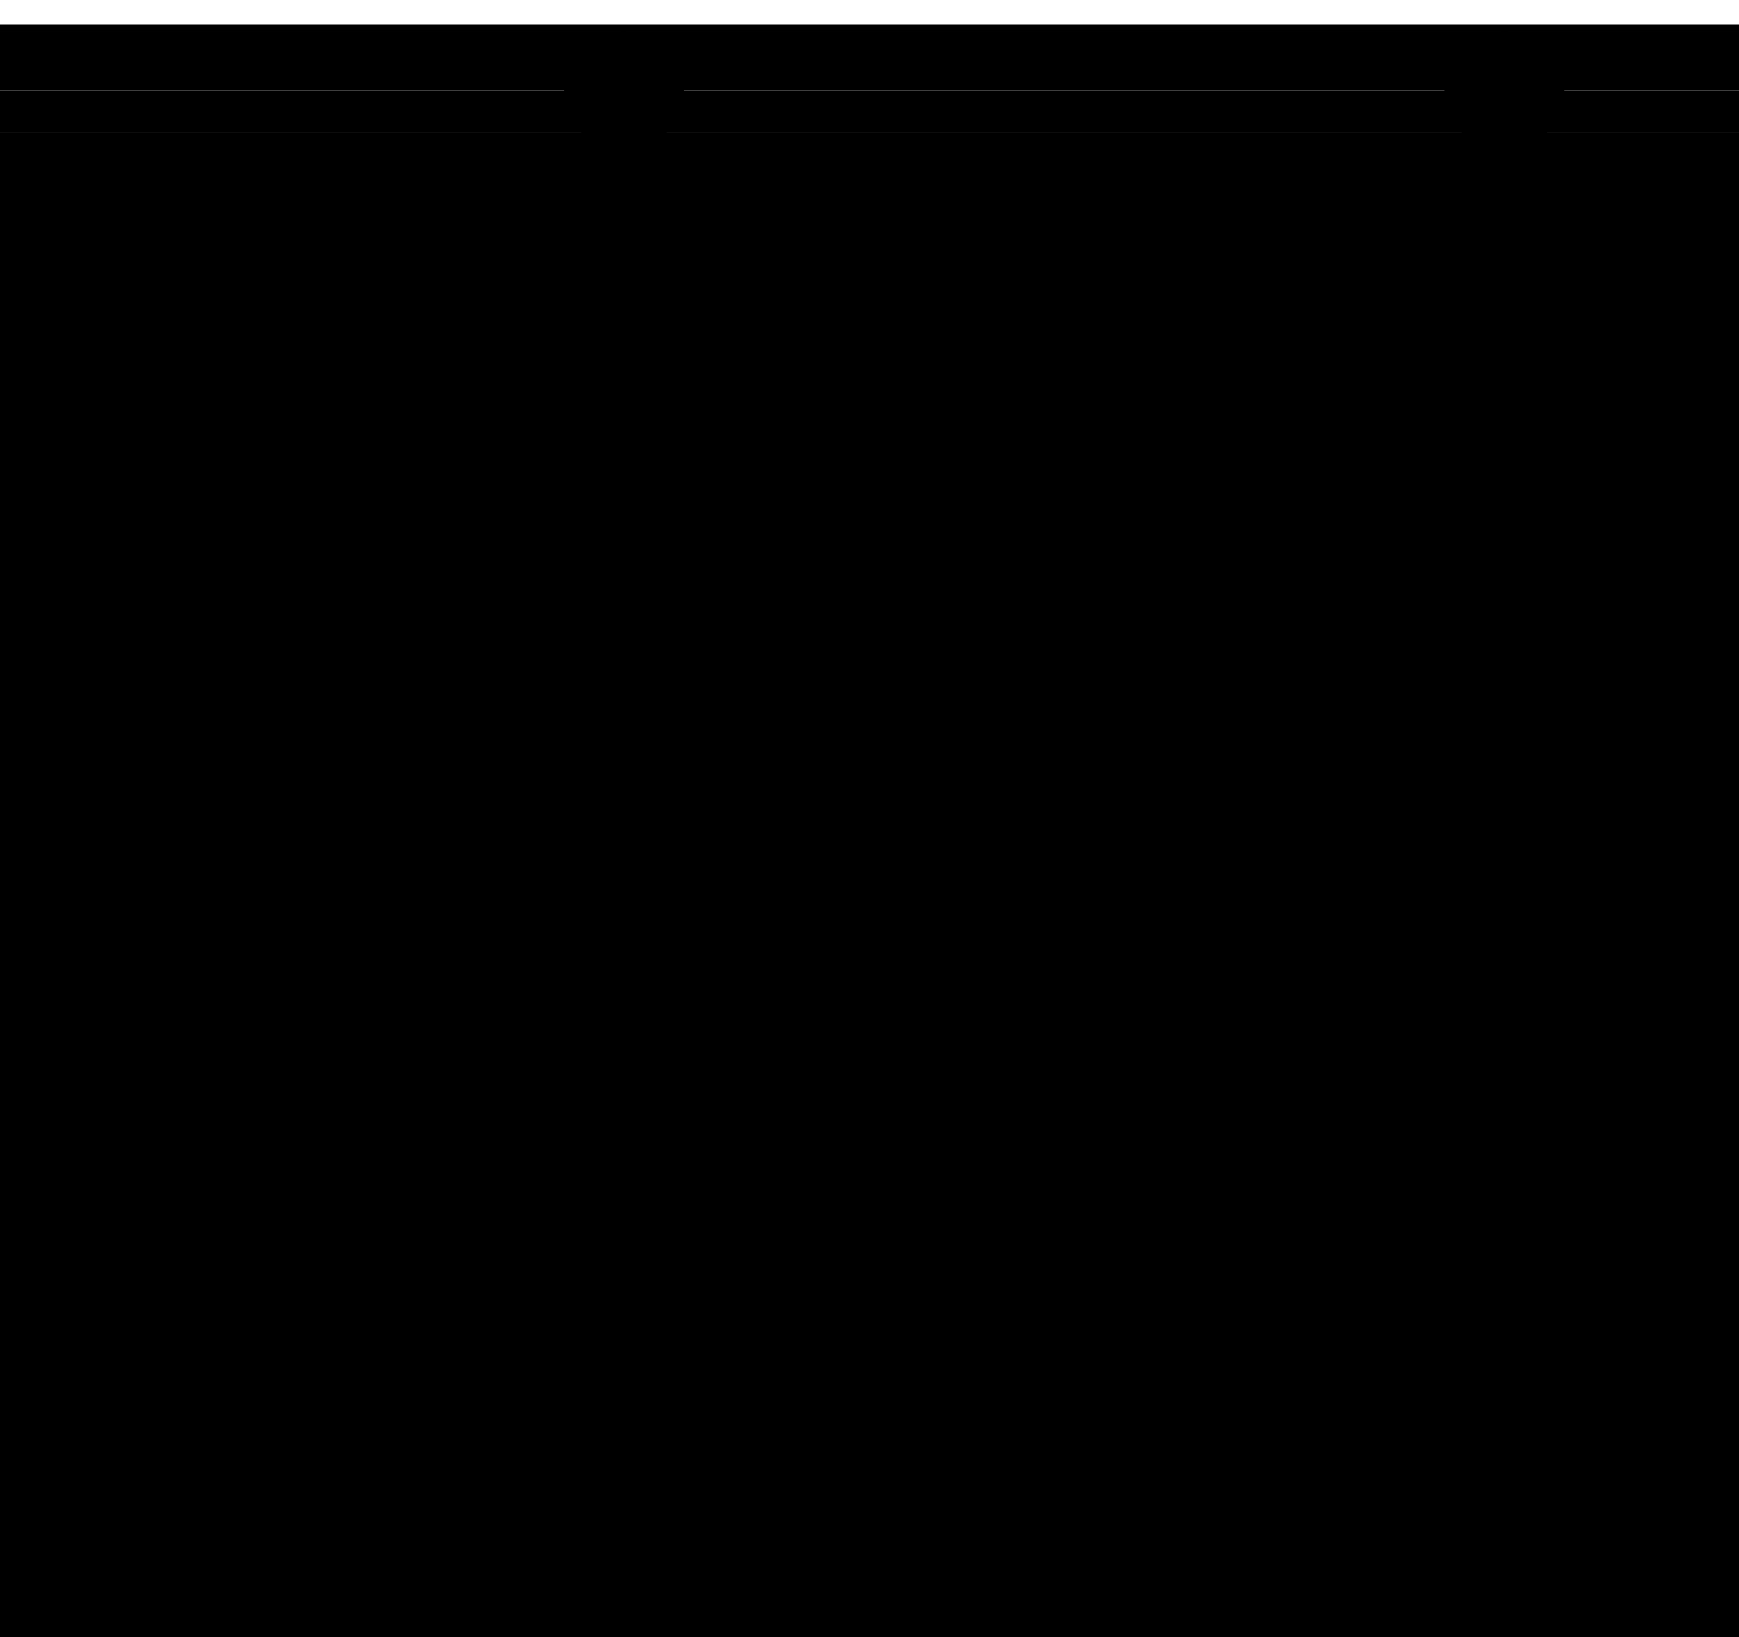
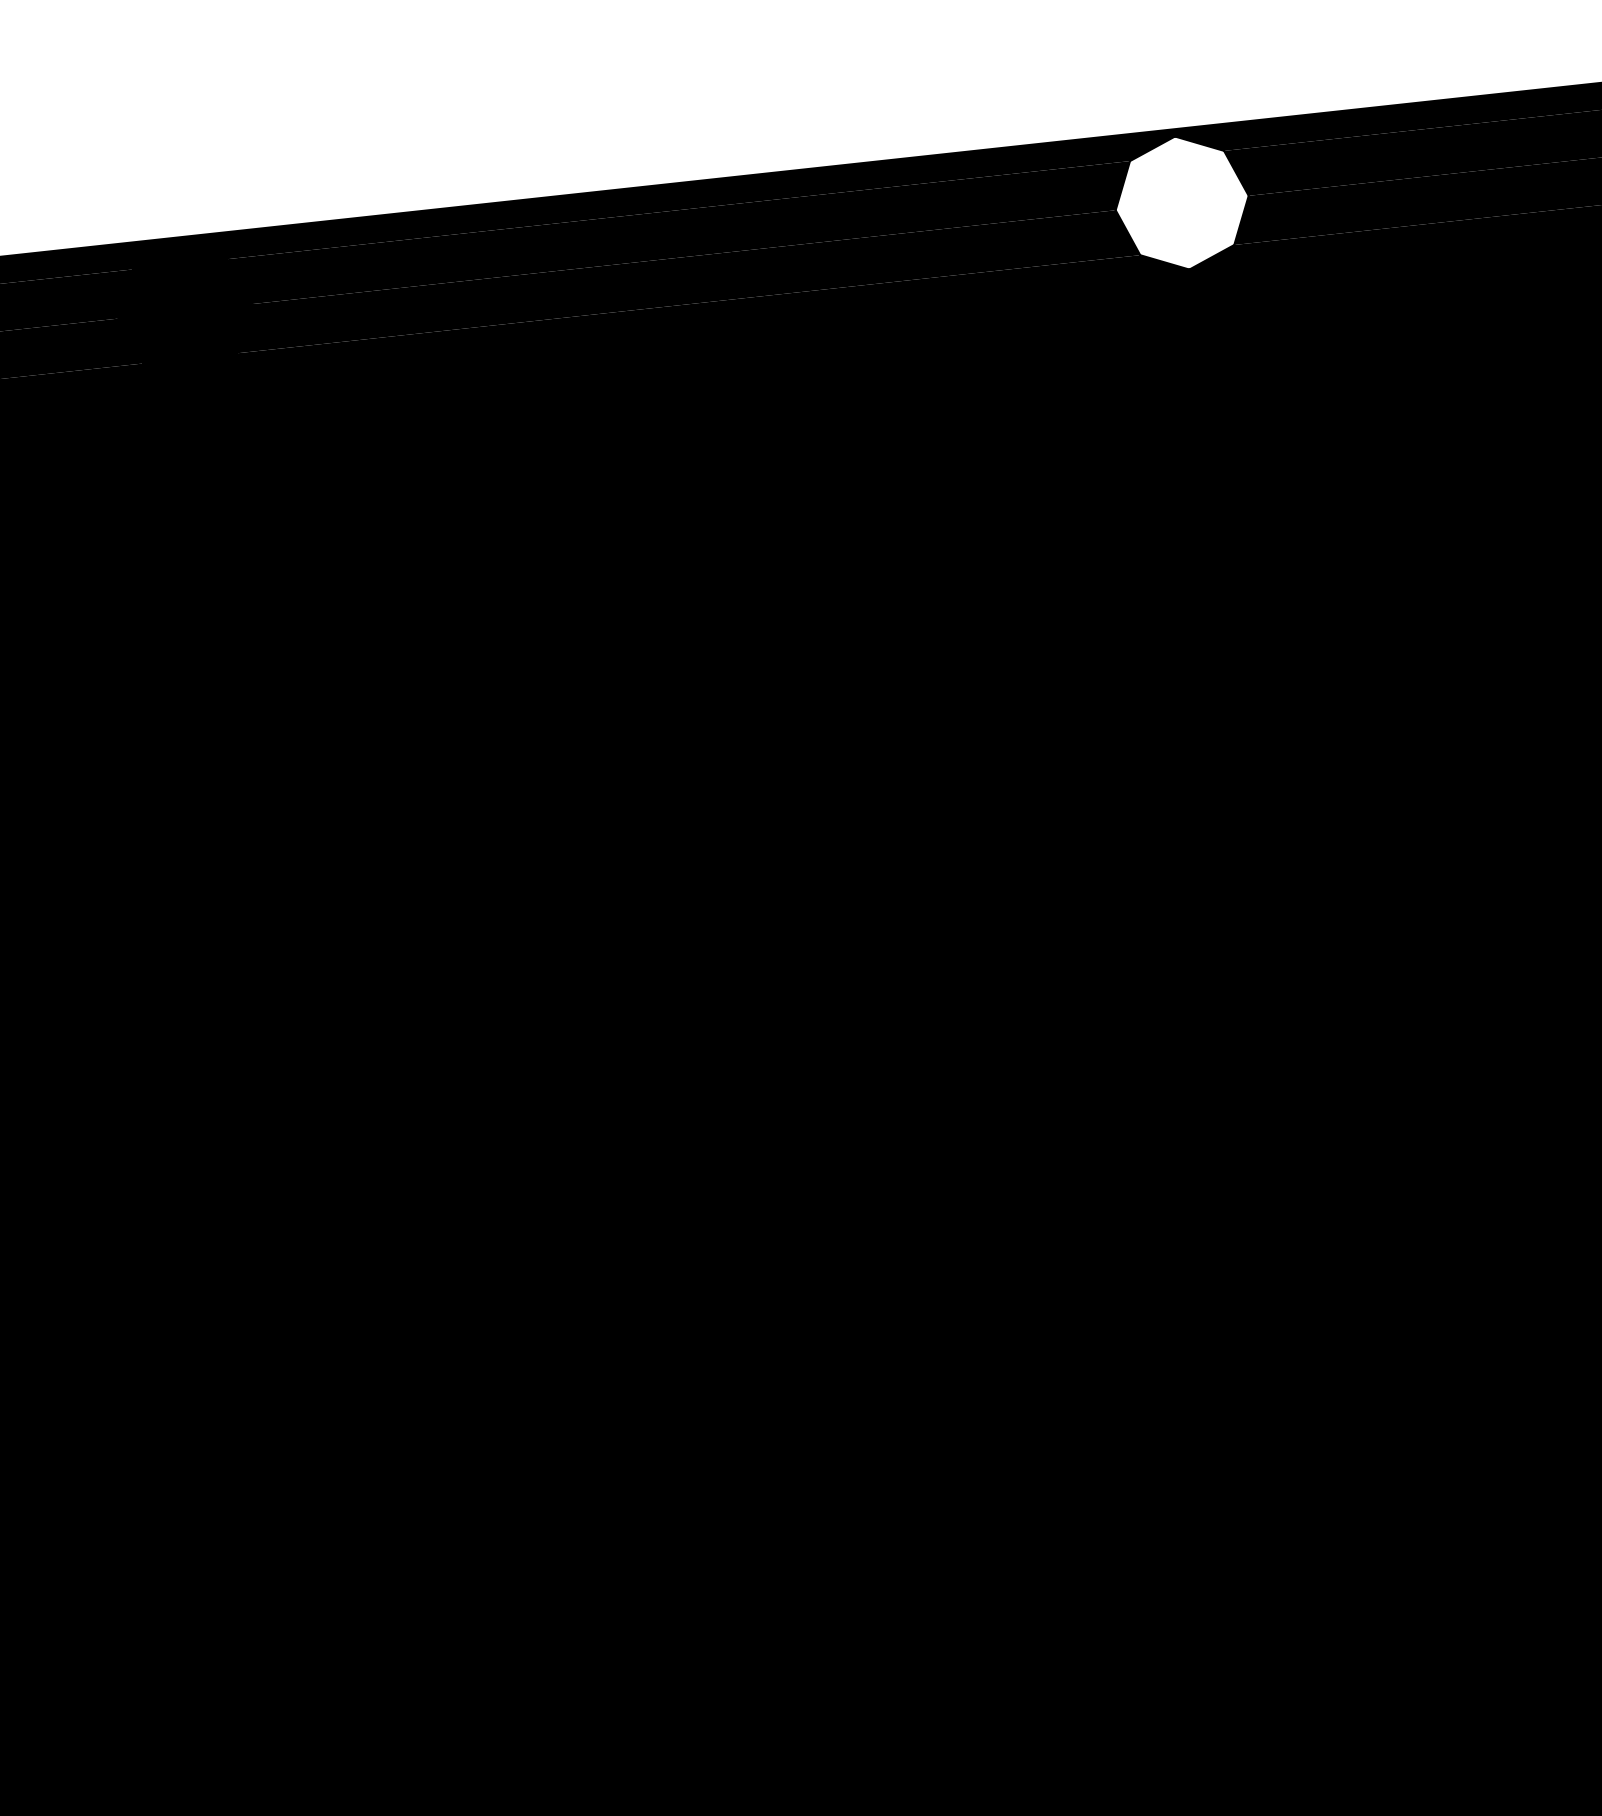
fill: (1504, 90) -> (1182, 202), removed

